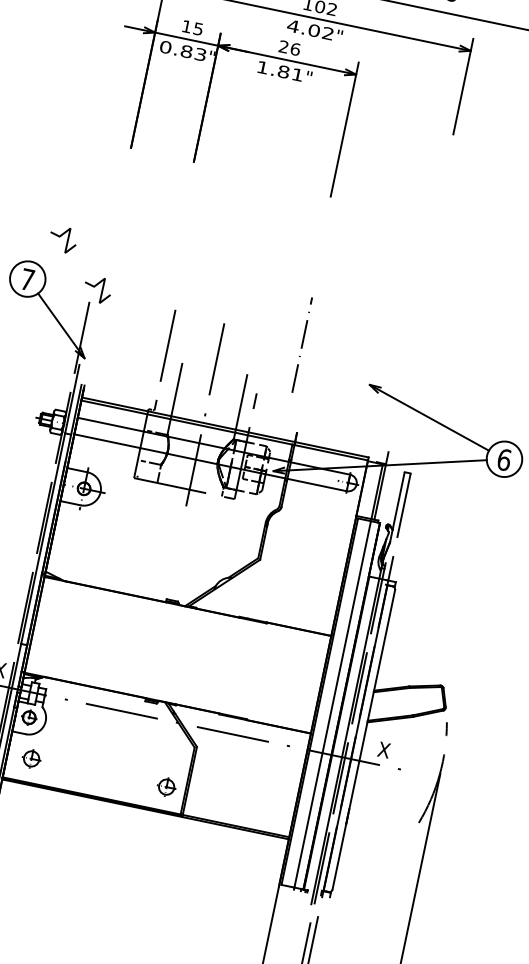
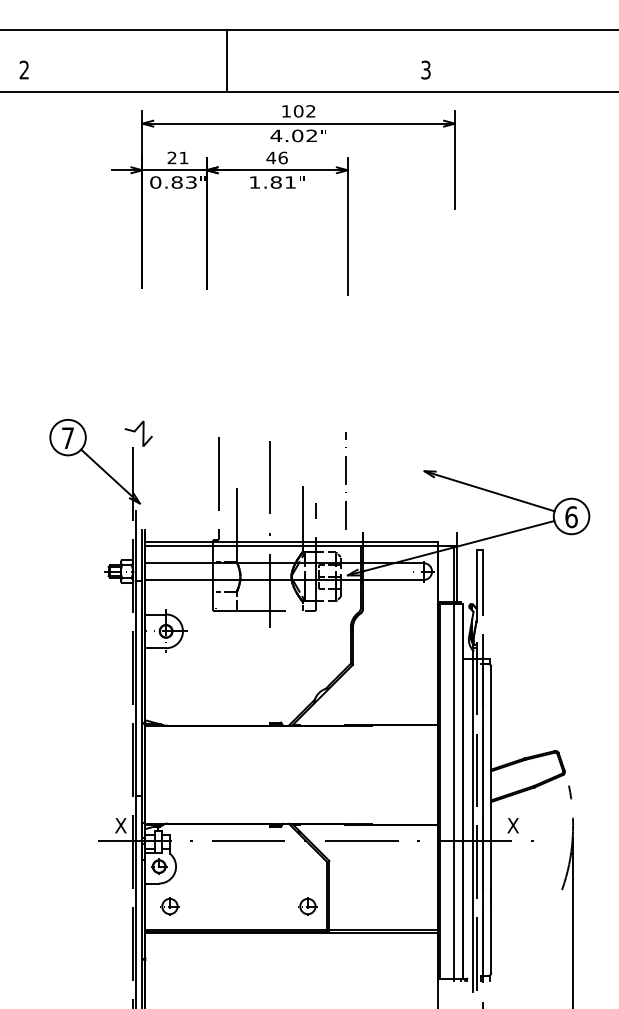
text: (192, 27) -> (177, 157), 15 -> 21
text: (284, 46) -> (271, 157), 26 -> 46
line: (61, 236) -> (92, 388), removed
line: (301, 344) -> (345, 480), moved

